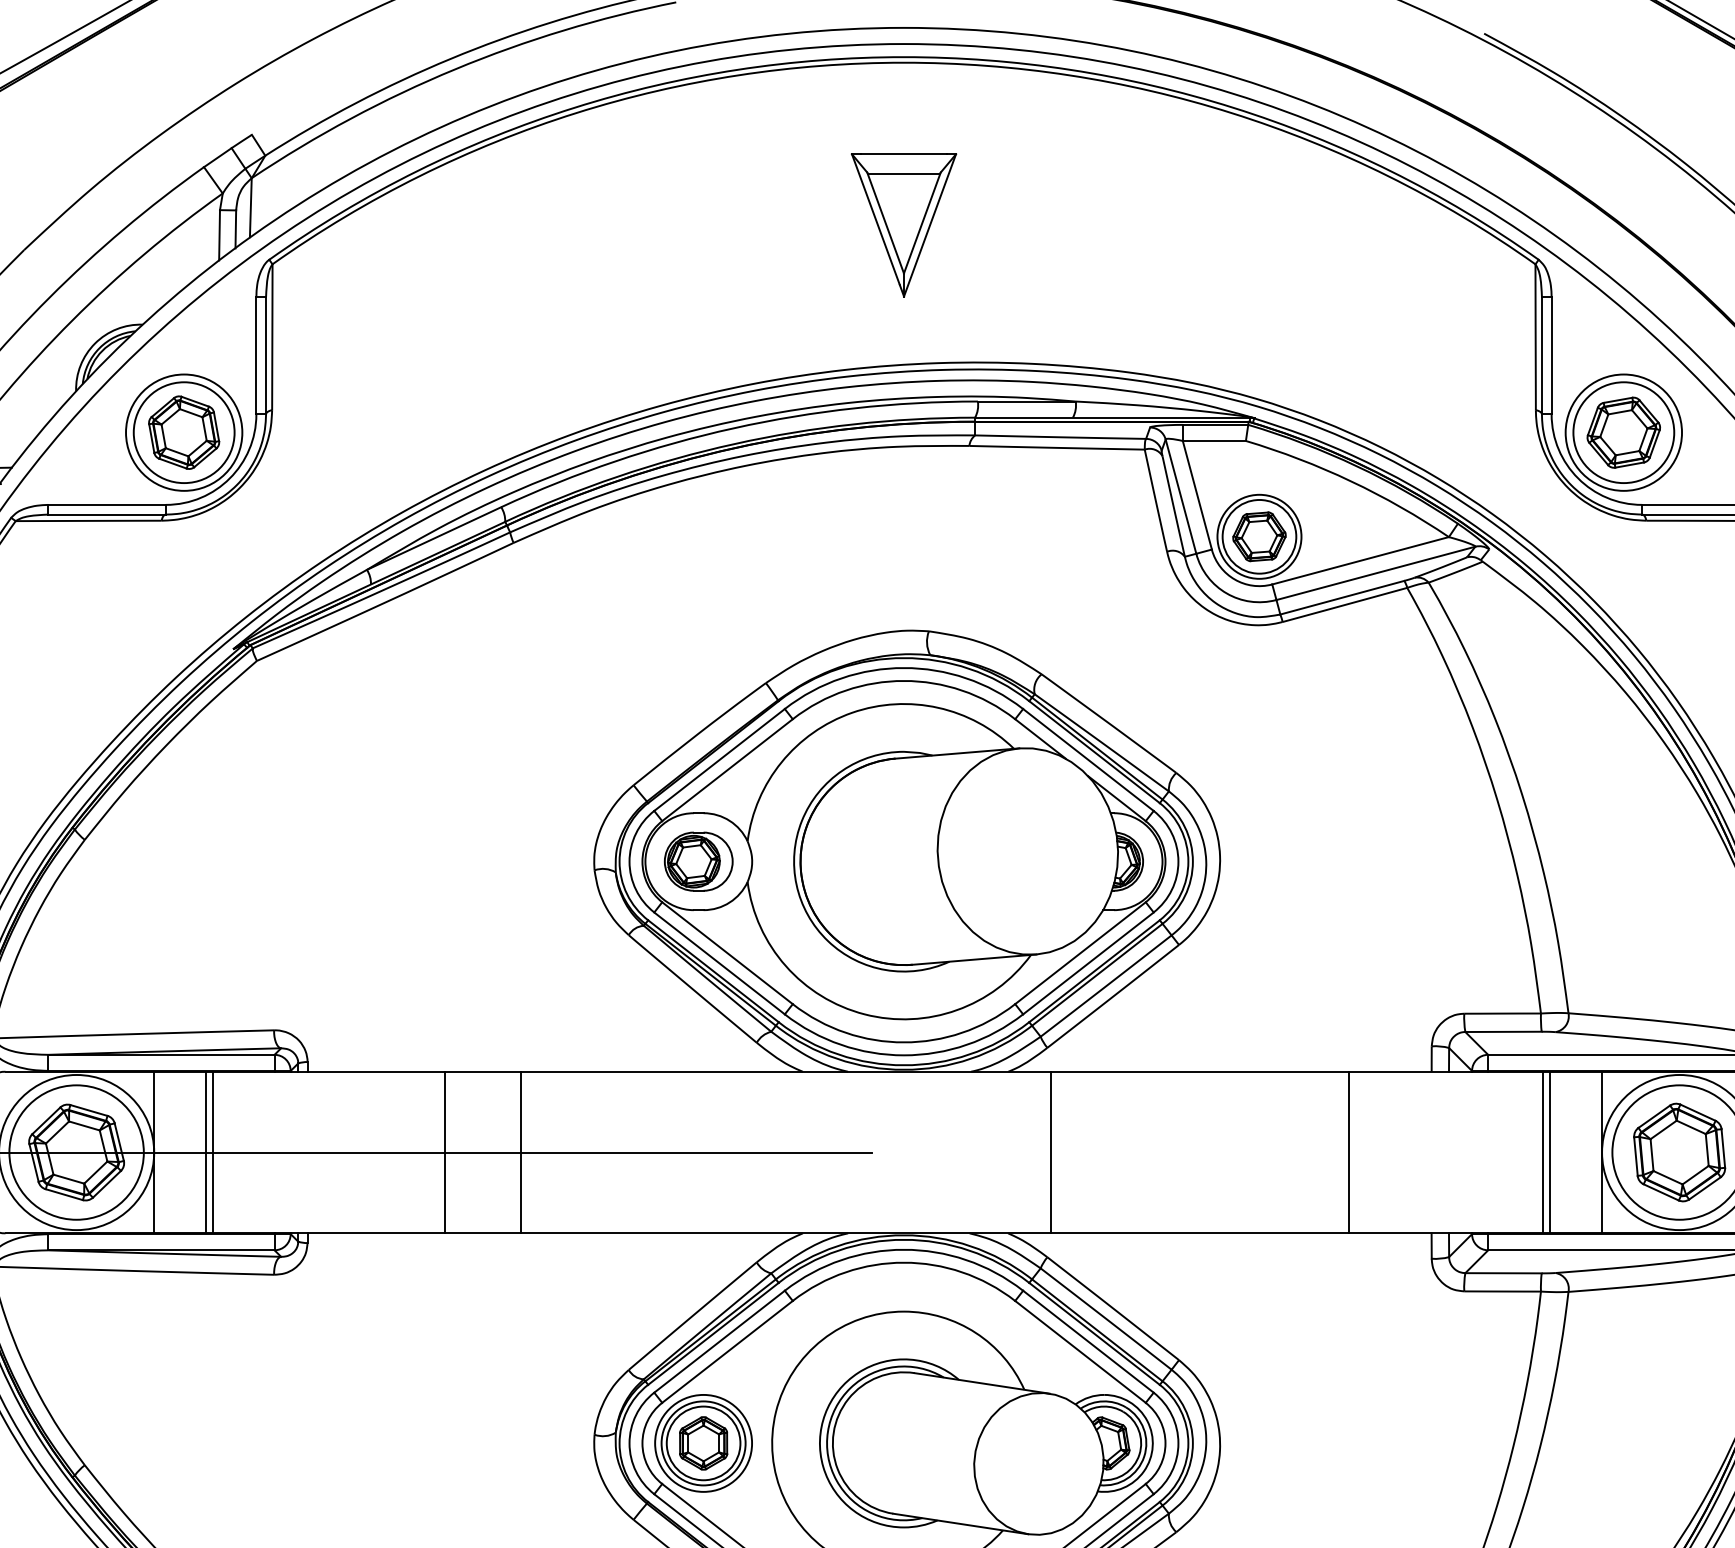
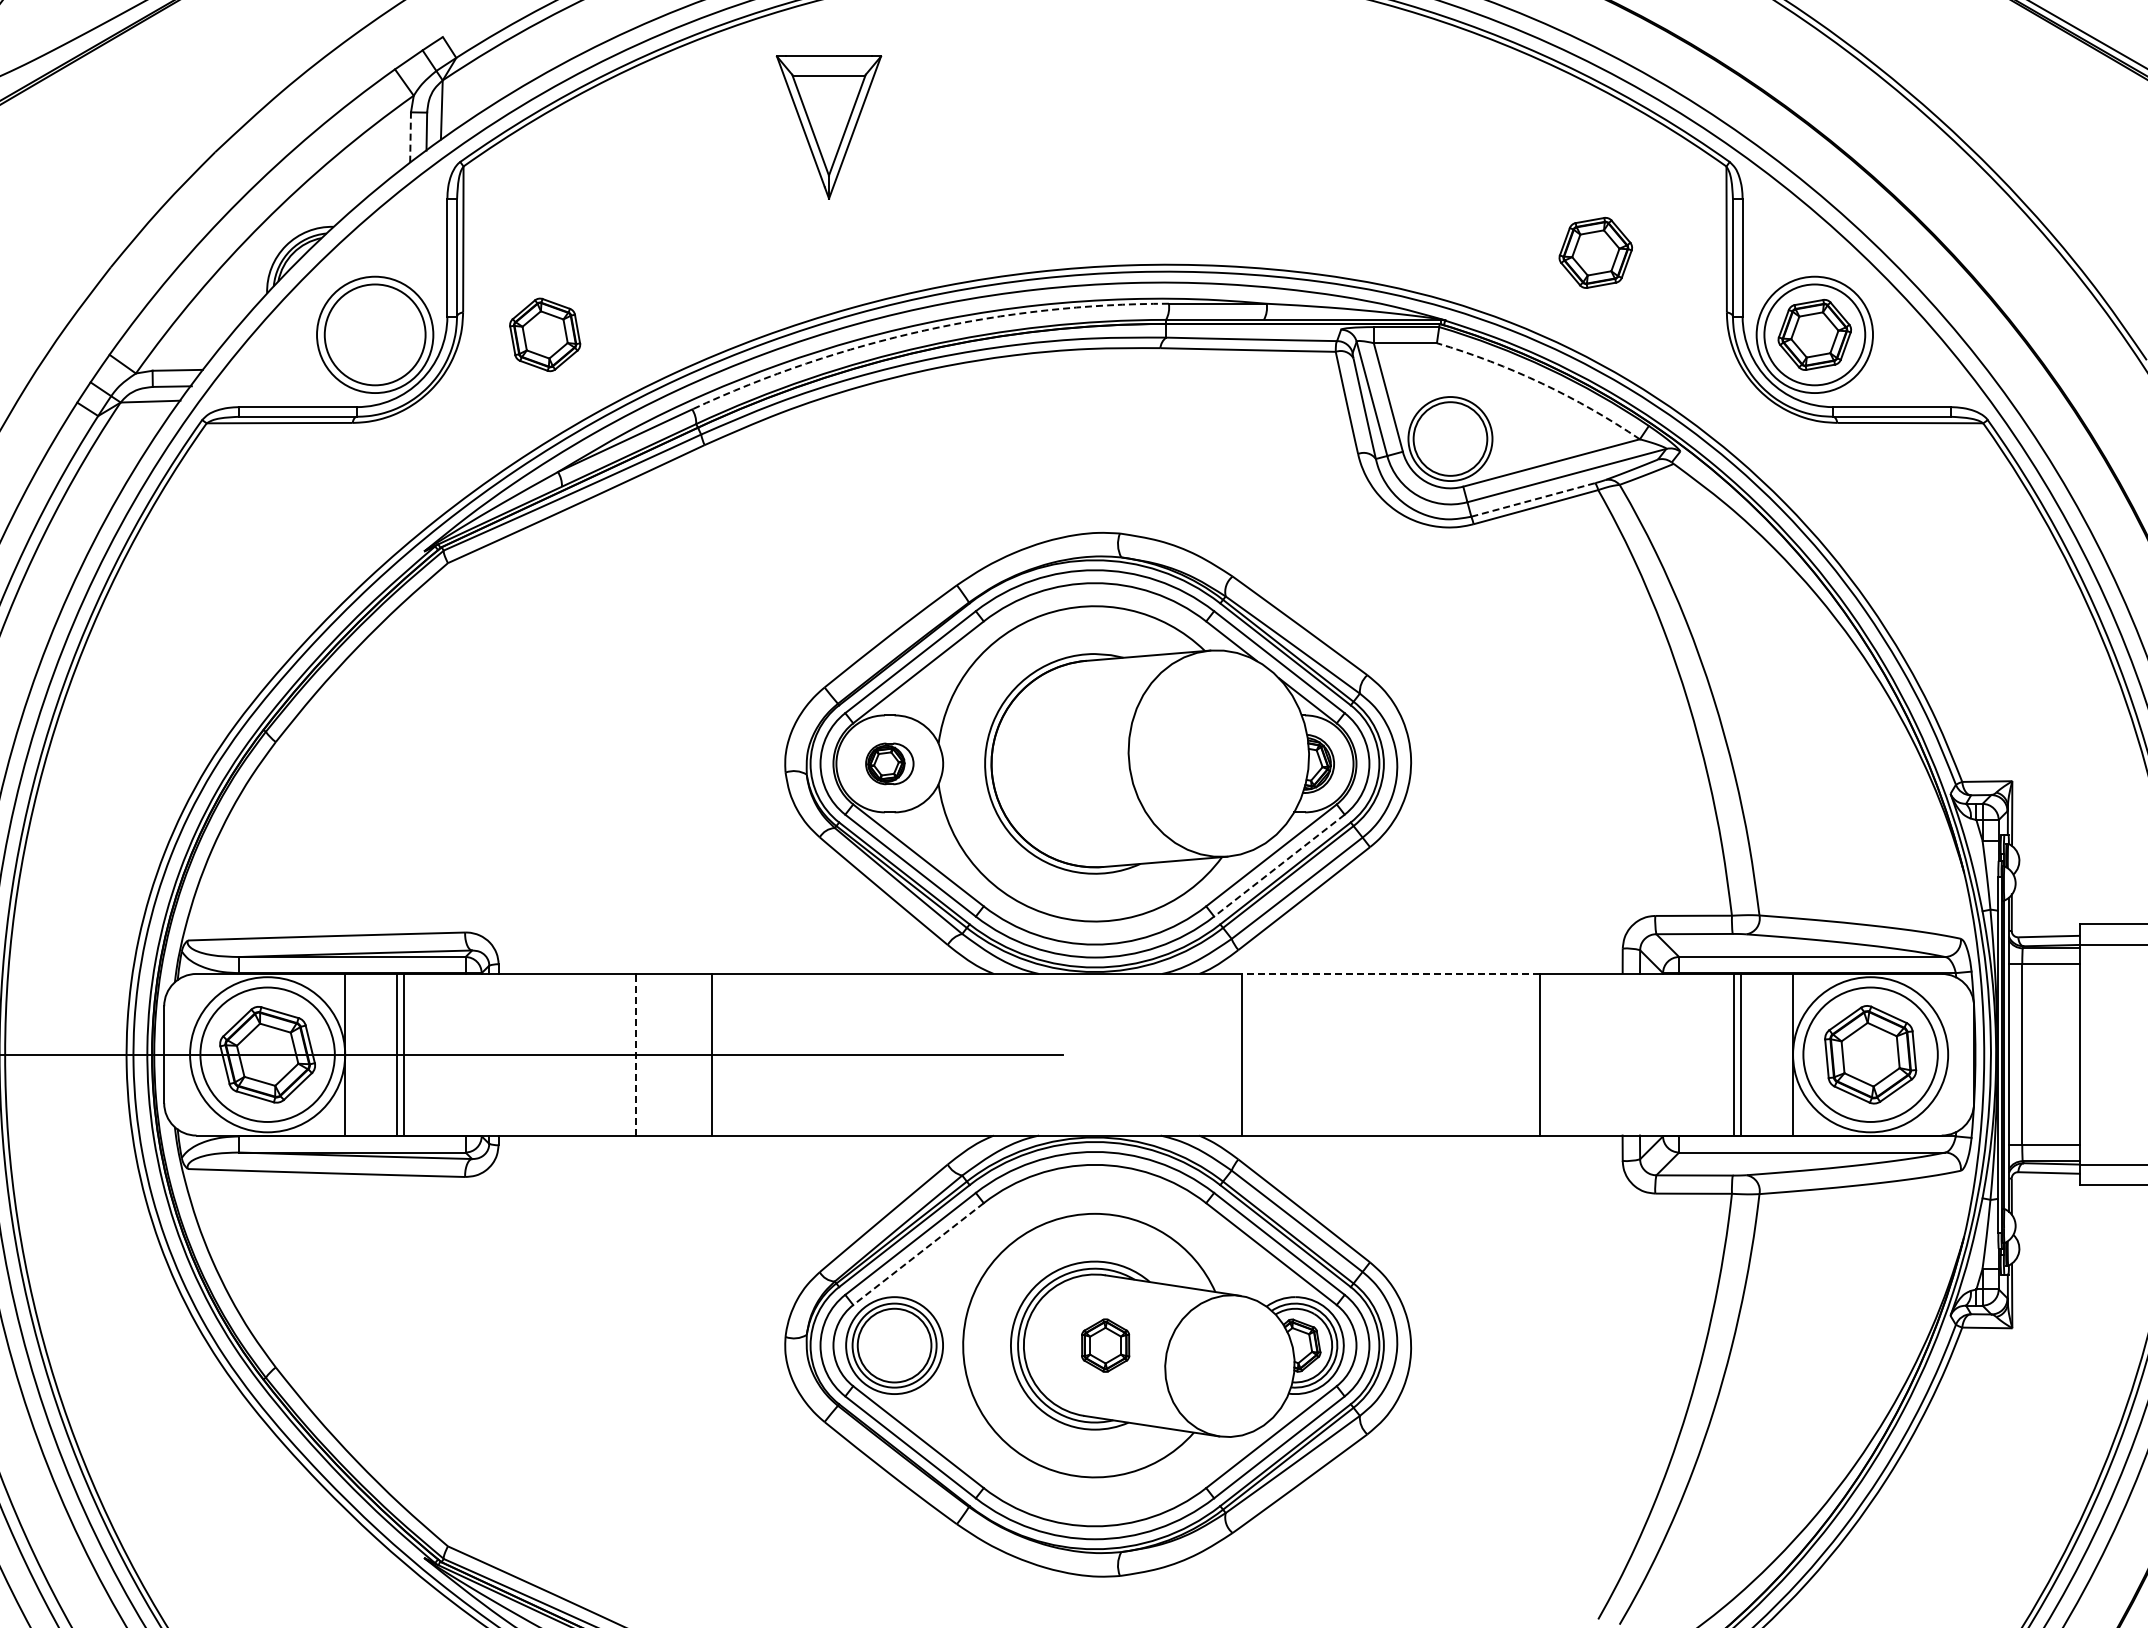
part: (903, 225) -> (828, 127), moved
line: (219, 235) -> (410, 137), solid -> dashed
part: (1404, 350) -> (1595, 252), added
arc: (733, 428) -> (924, 330), solid -> dashed
part: (184, 432) -> (545, 334), moved
arc: (1351, 481) -> (1542, 383), solid -> dashed
part: (1259, 536) -> (1450, 438), removed
line: (1342, 597) -> (1533, 499), solid -> dashed
part: (698, 861) -> (889, 763), size x0.7
line: (1088, 963) -> (1279, 865), solid -> dashed
line: (1200, 1071) -> (1391, 973), solid -> dashed
line: (444, 1152) -> (635, 1054), solid -> dashed
line: (727, 1352) -> (918, 1254), solid -> dashed
part: (703, 1443) -> (1105, 1345), moved

